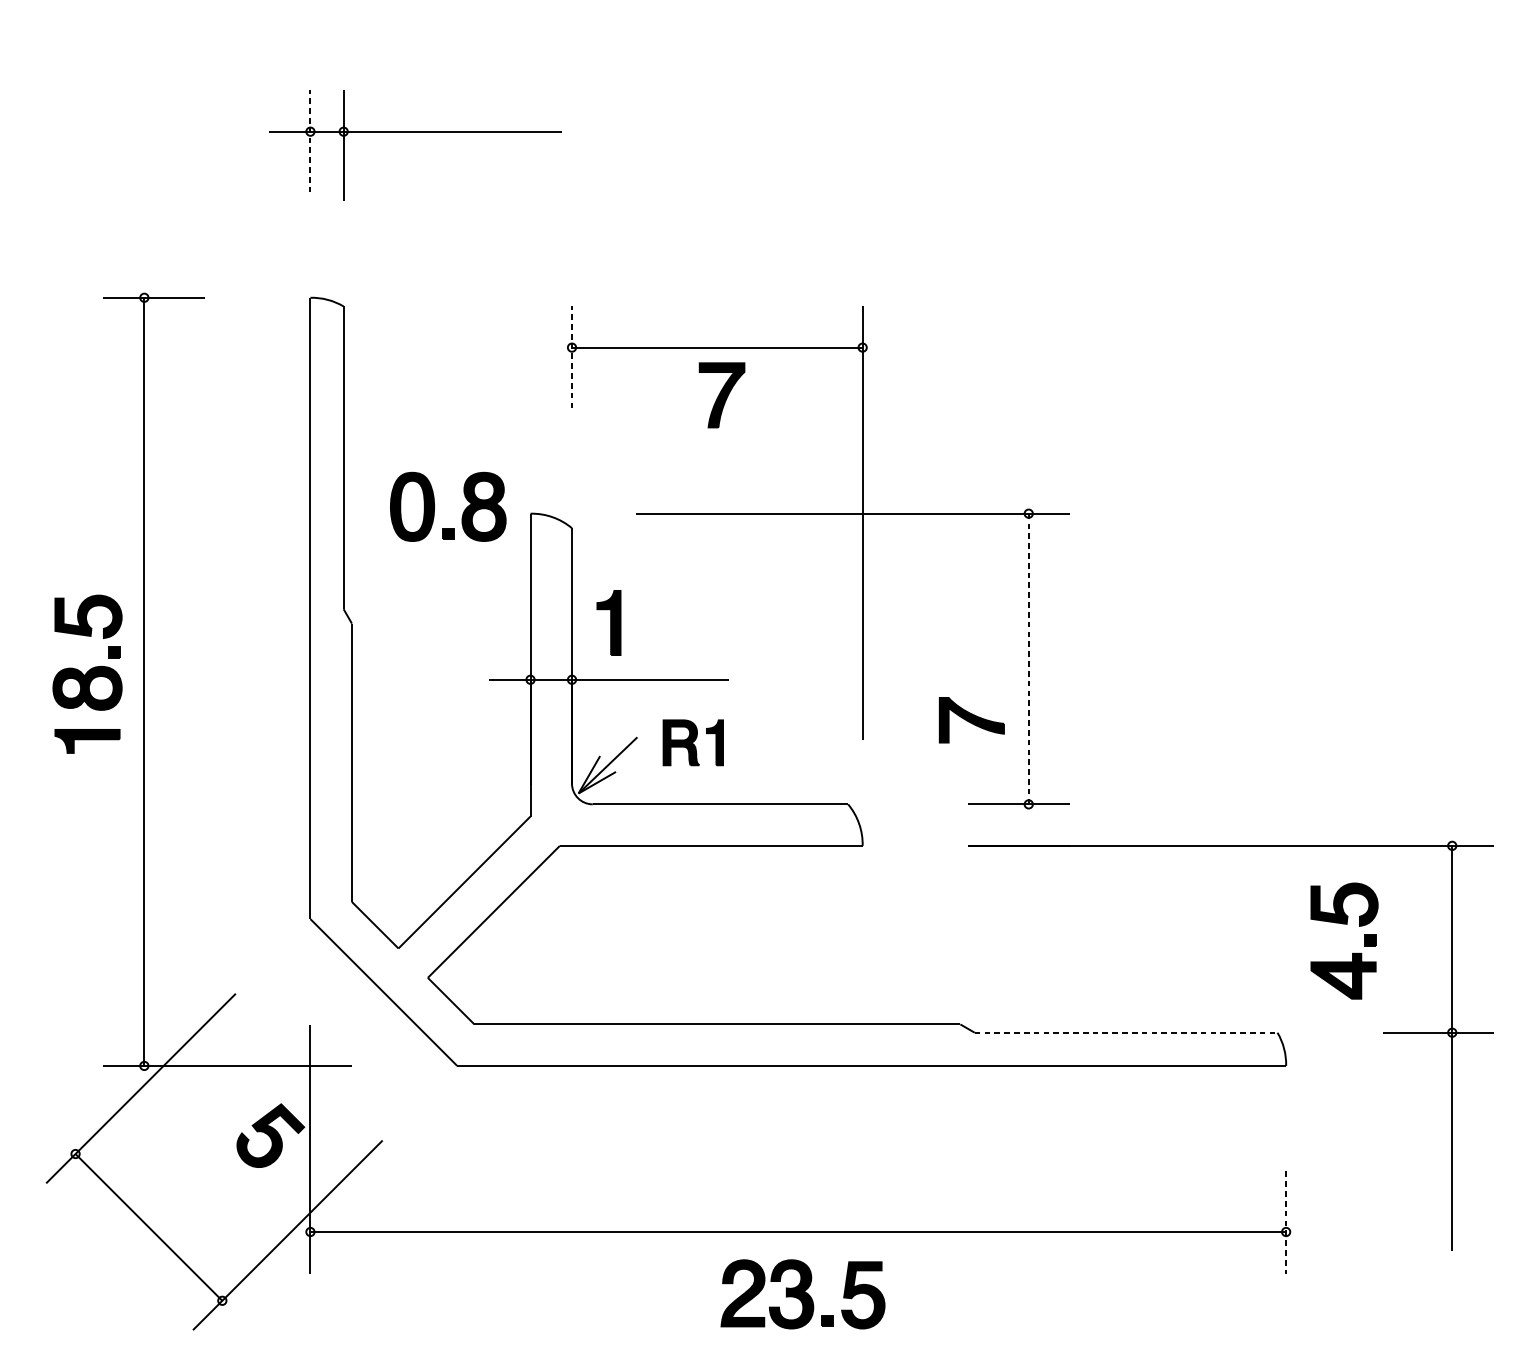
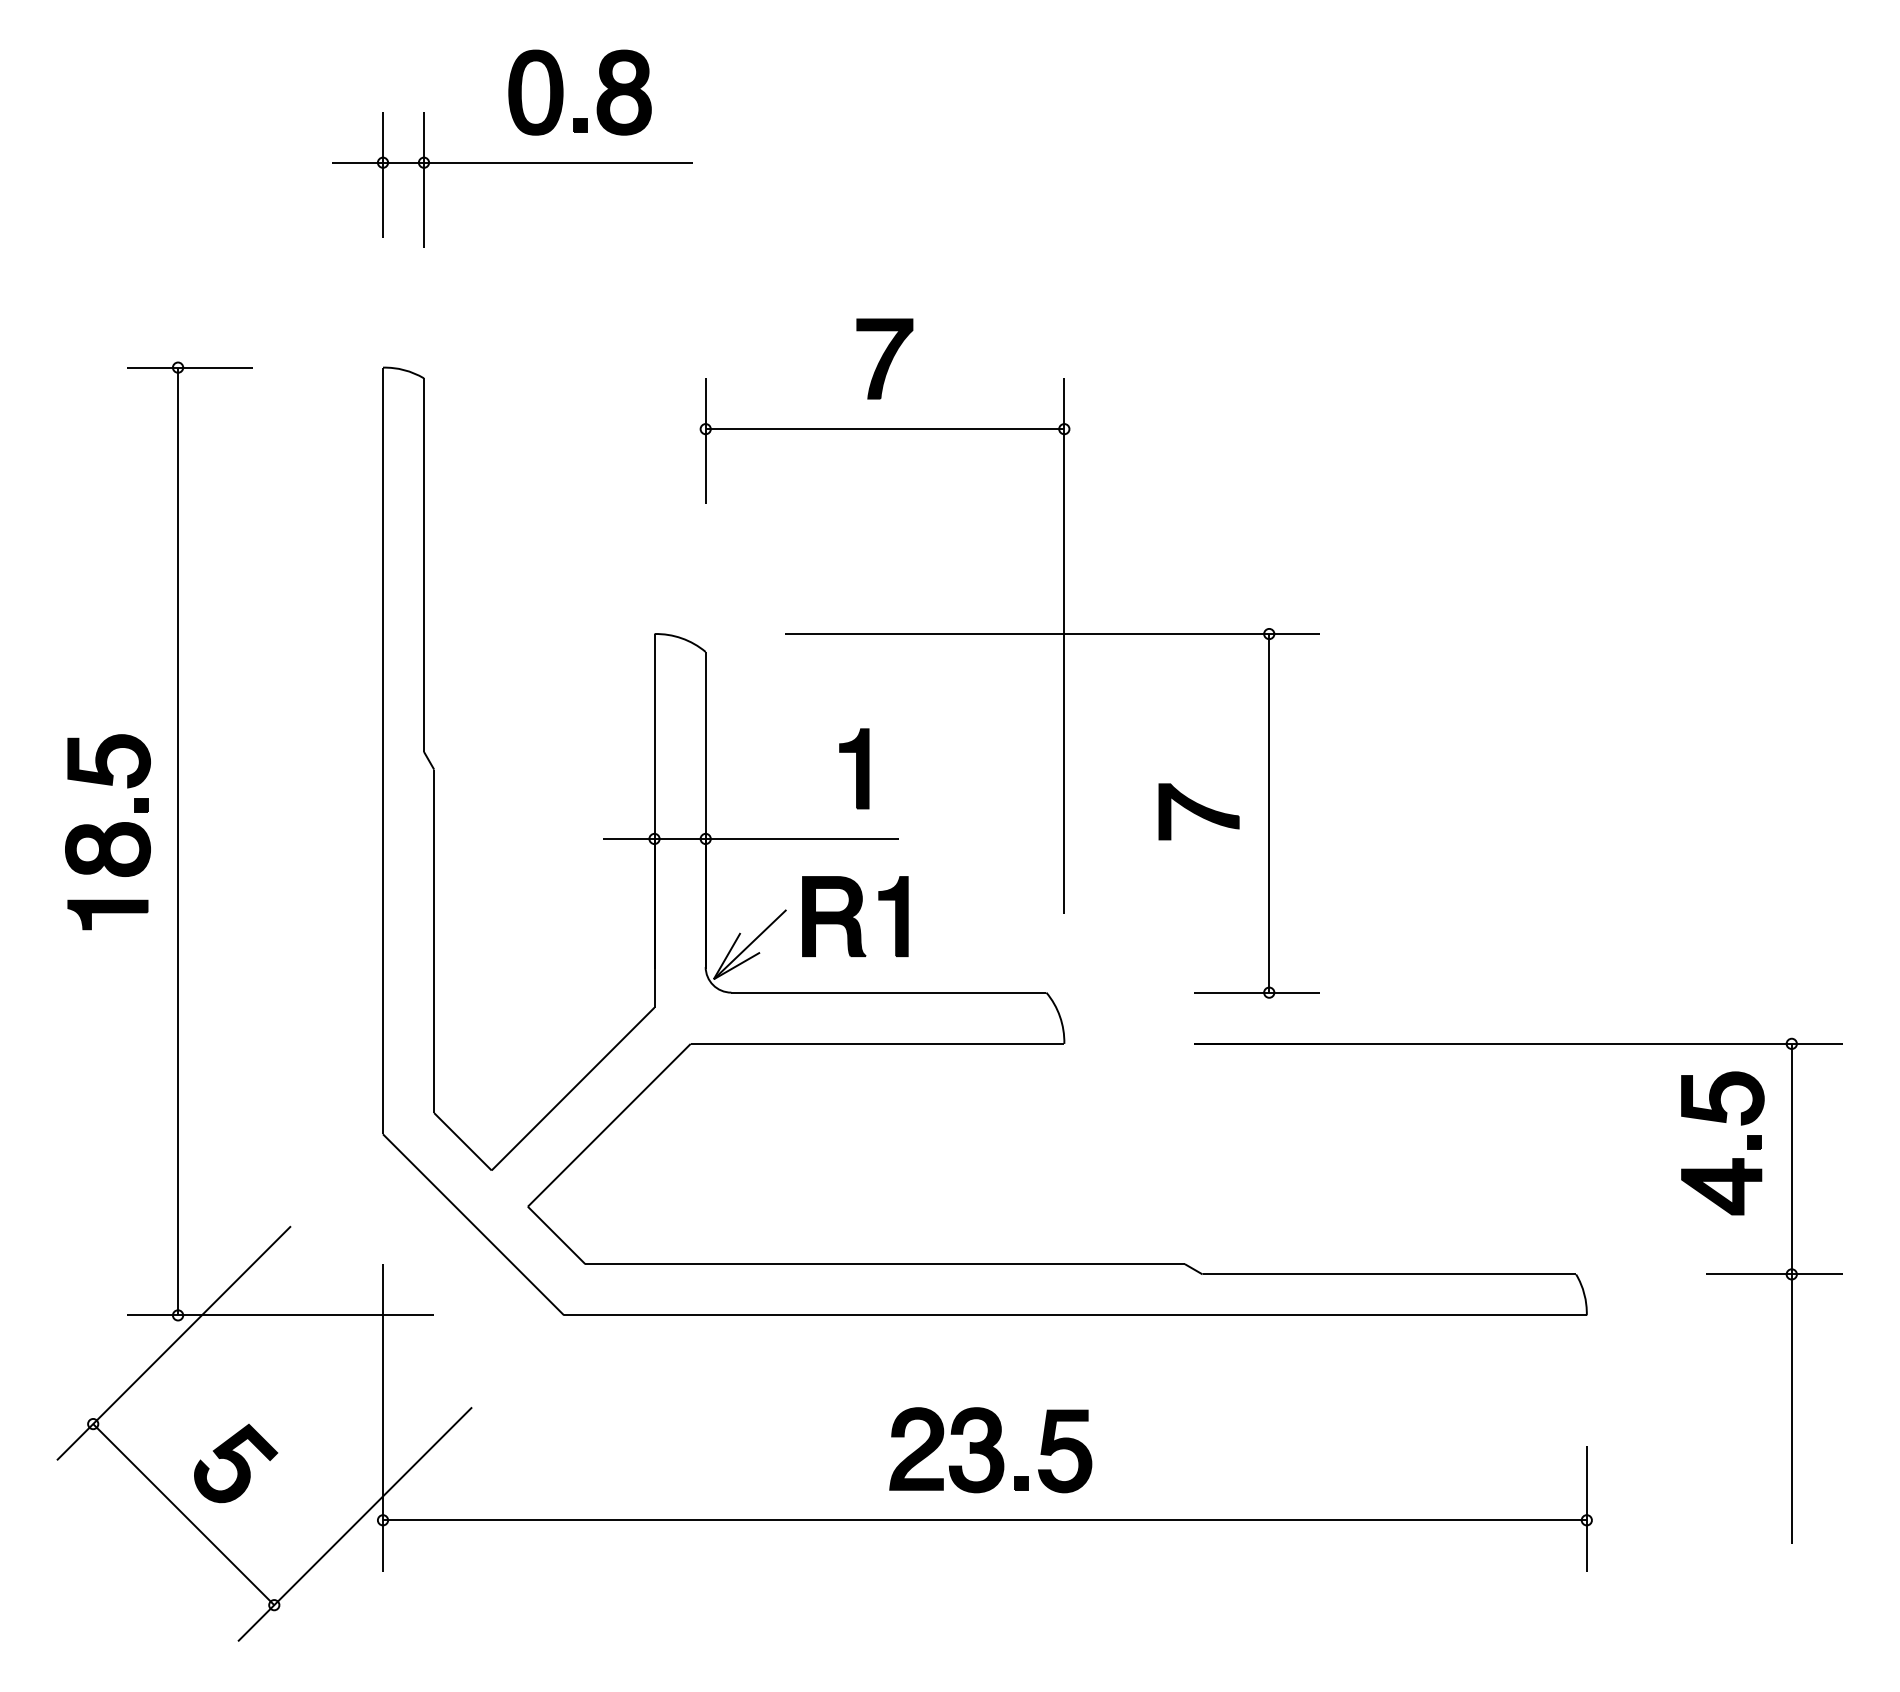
line: (310, 141) -> (383, 174), dashed -> solid
line: (571, 356) -> (705, 440), dashed -> solid
part: (721, 394) -> (884, 358), moved
part: (434, 506) -> (563, 92), moved
part: (609, 622) -> (854, 768), moved
line: (1028, 659) -> (1269, 813), dashed -> solid
part: (971, 719) -> (1198, 811), moved
part: (693, 742) -> (855, 916), size x1.43
part: (1352, 953) -> (1732, 1158), moved
line: (1126, 1032) -> (1389, 1274), dashed -> solid
part: (271, 1135) -> (236, 1463), moved
line: (1285, 1222) -> (1586, 1508), dashed -> solid
part: (802, 1294) -> (990, 1450), moved

